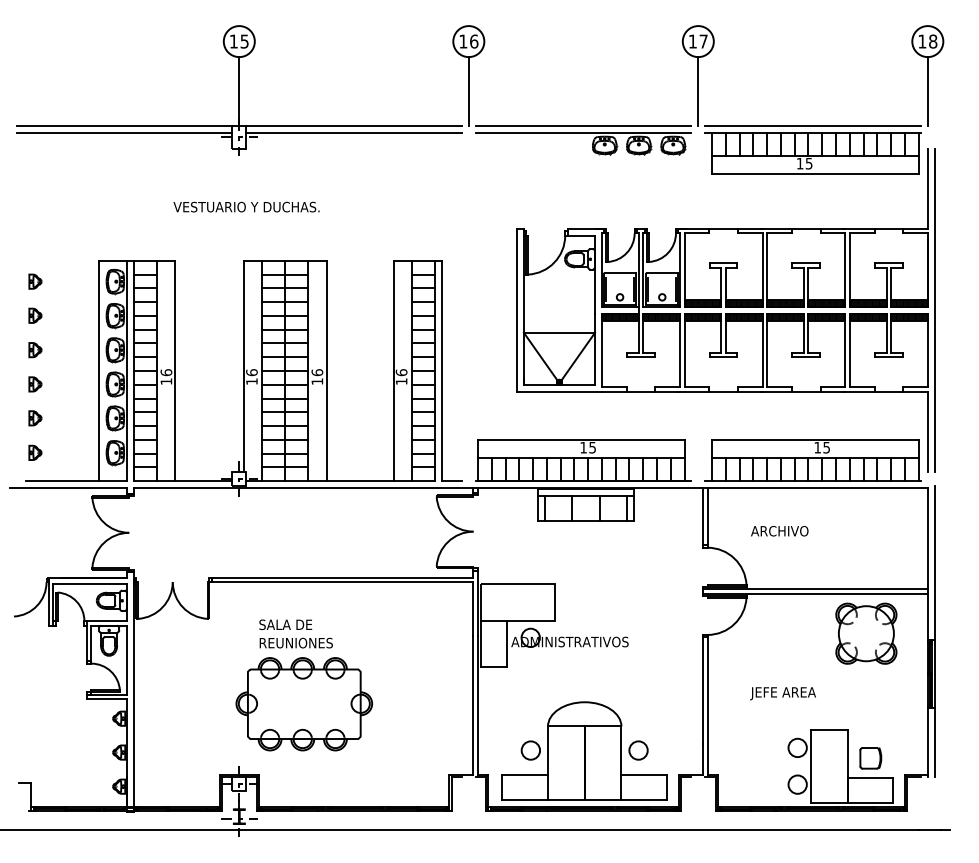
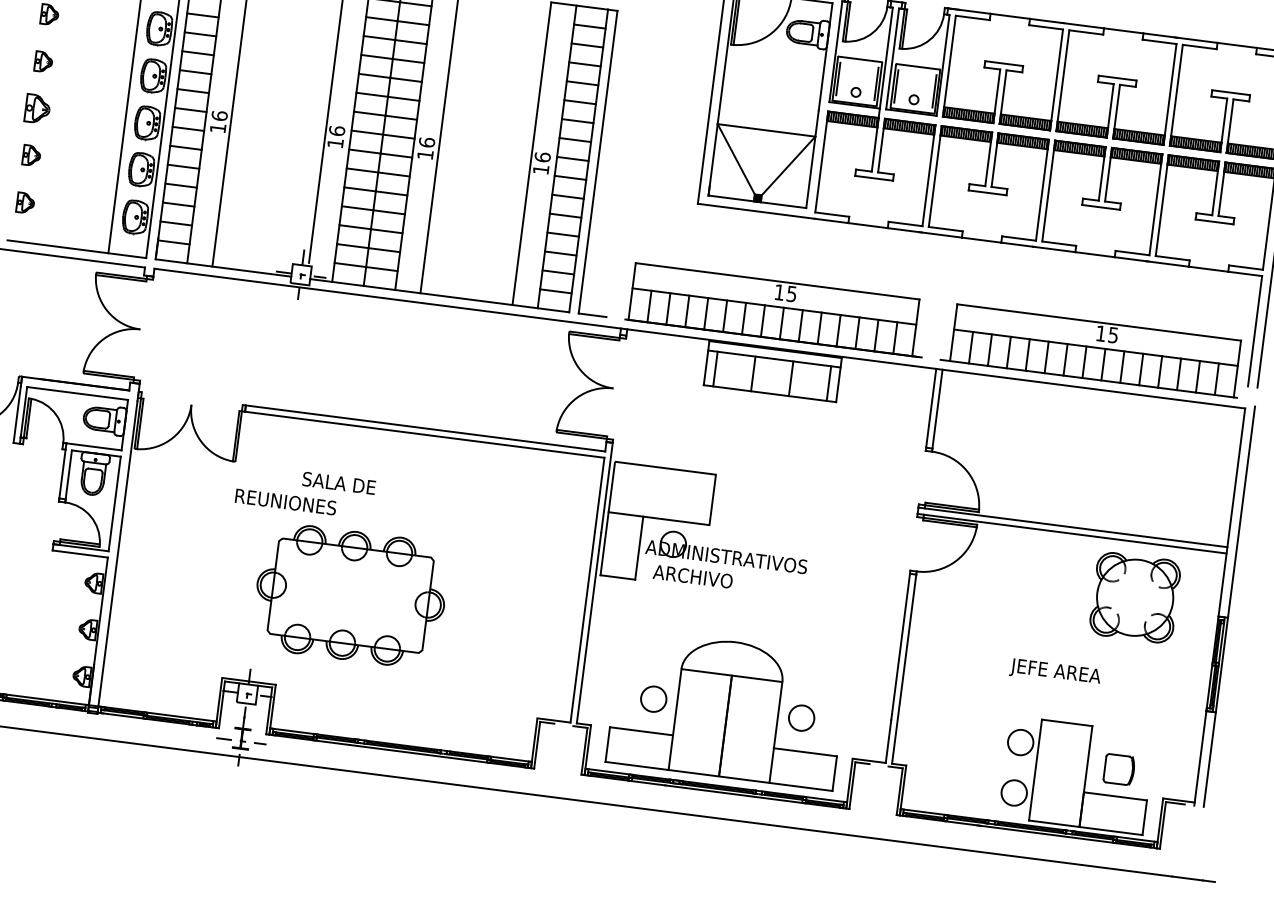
part: (35, 384) -> (37, 109), size x1.4
text: (779, 531) -> (692, 577), moved
text: (295, 642) -> (284, 501), moved
text: (782, 693) -> (1054, 672), moved

